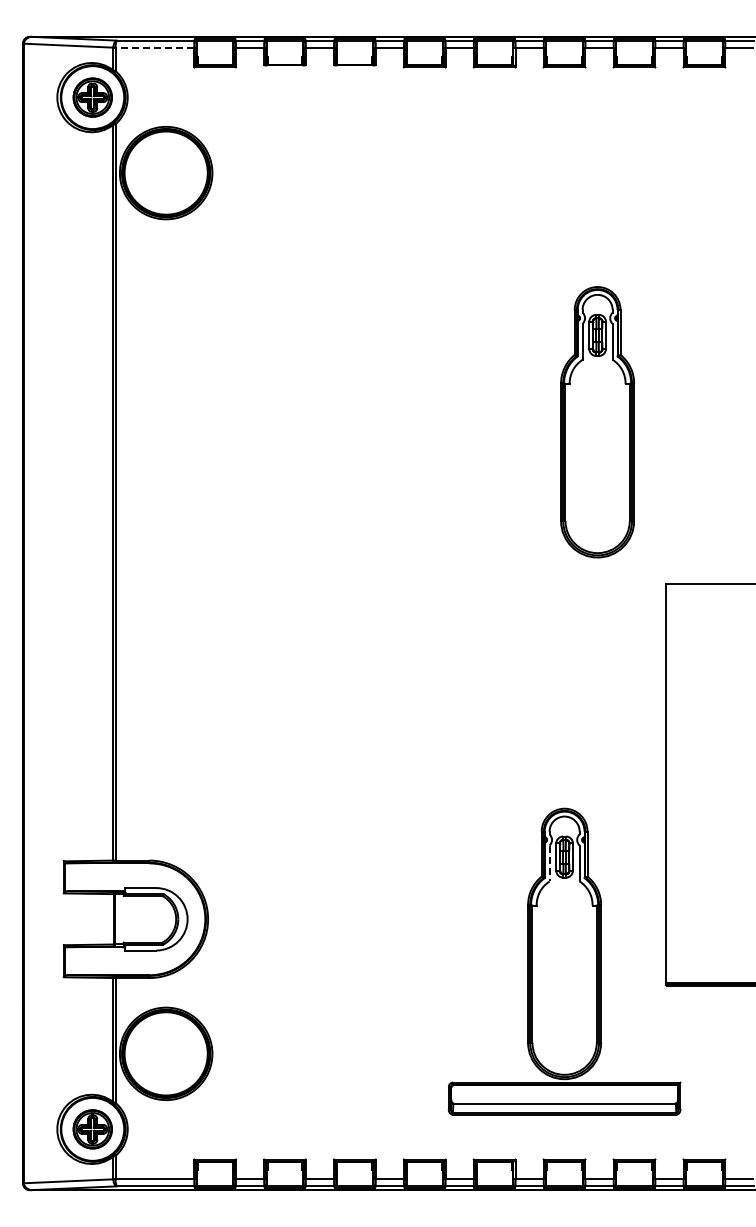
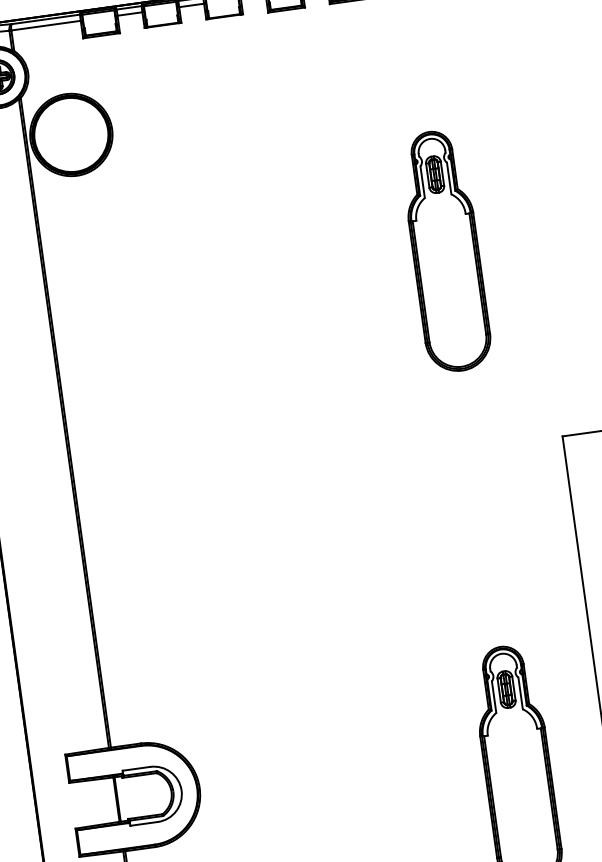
line: (154, 47) -> (45, 25), dashed -> solid
part: (597, 422) -> (445, 251), moved
line: (549, 863) -> (494, 697), dashed -> solid

